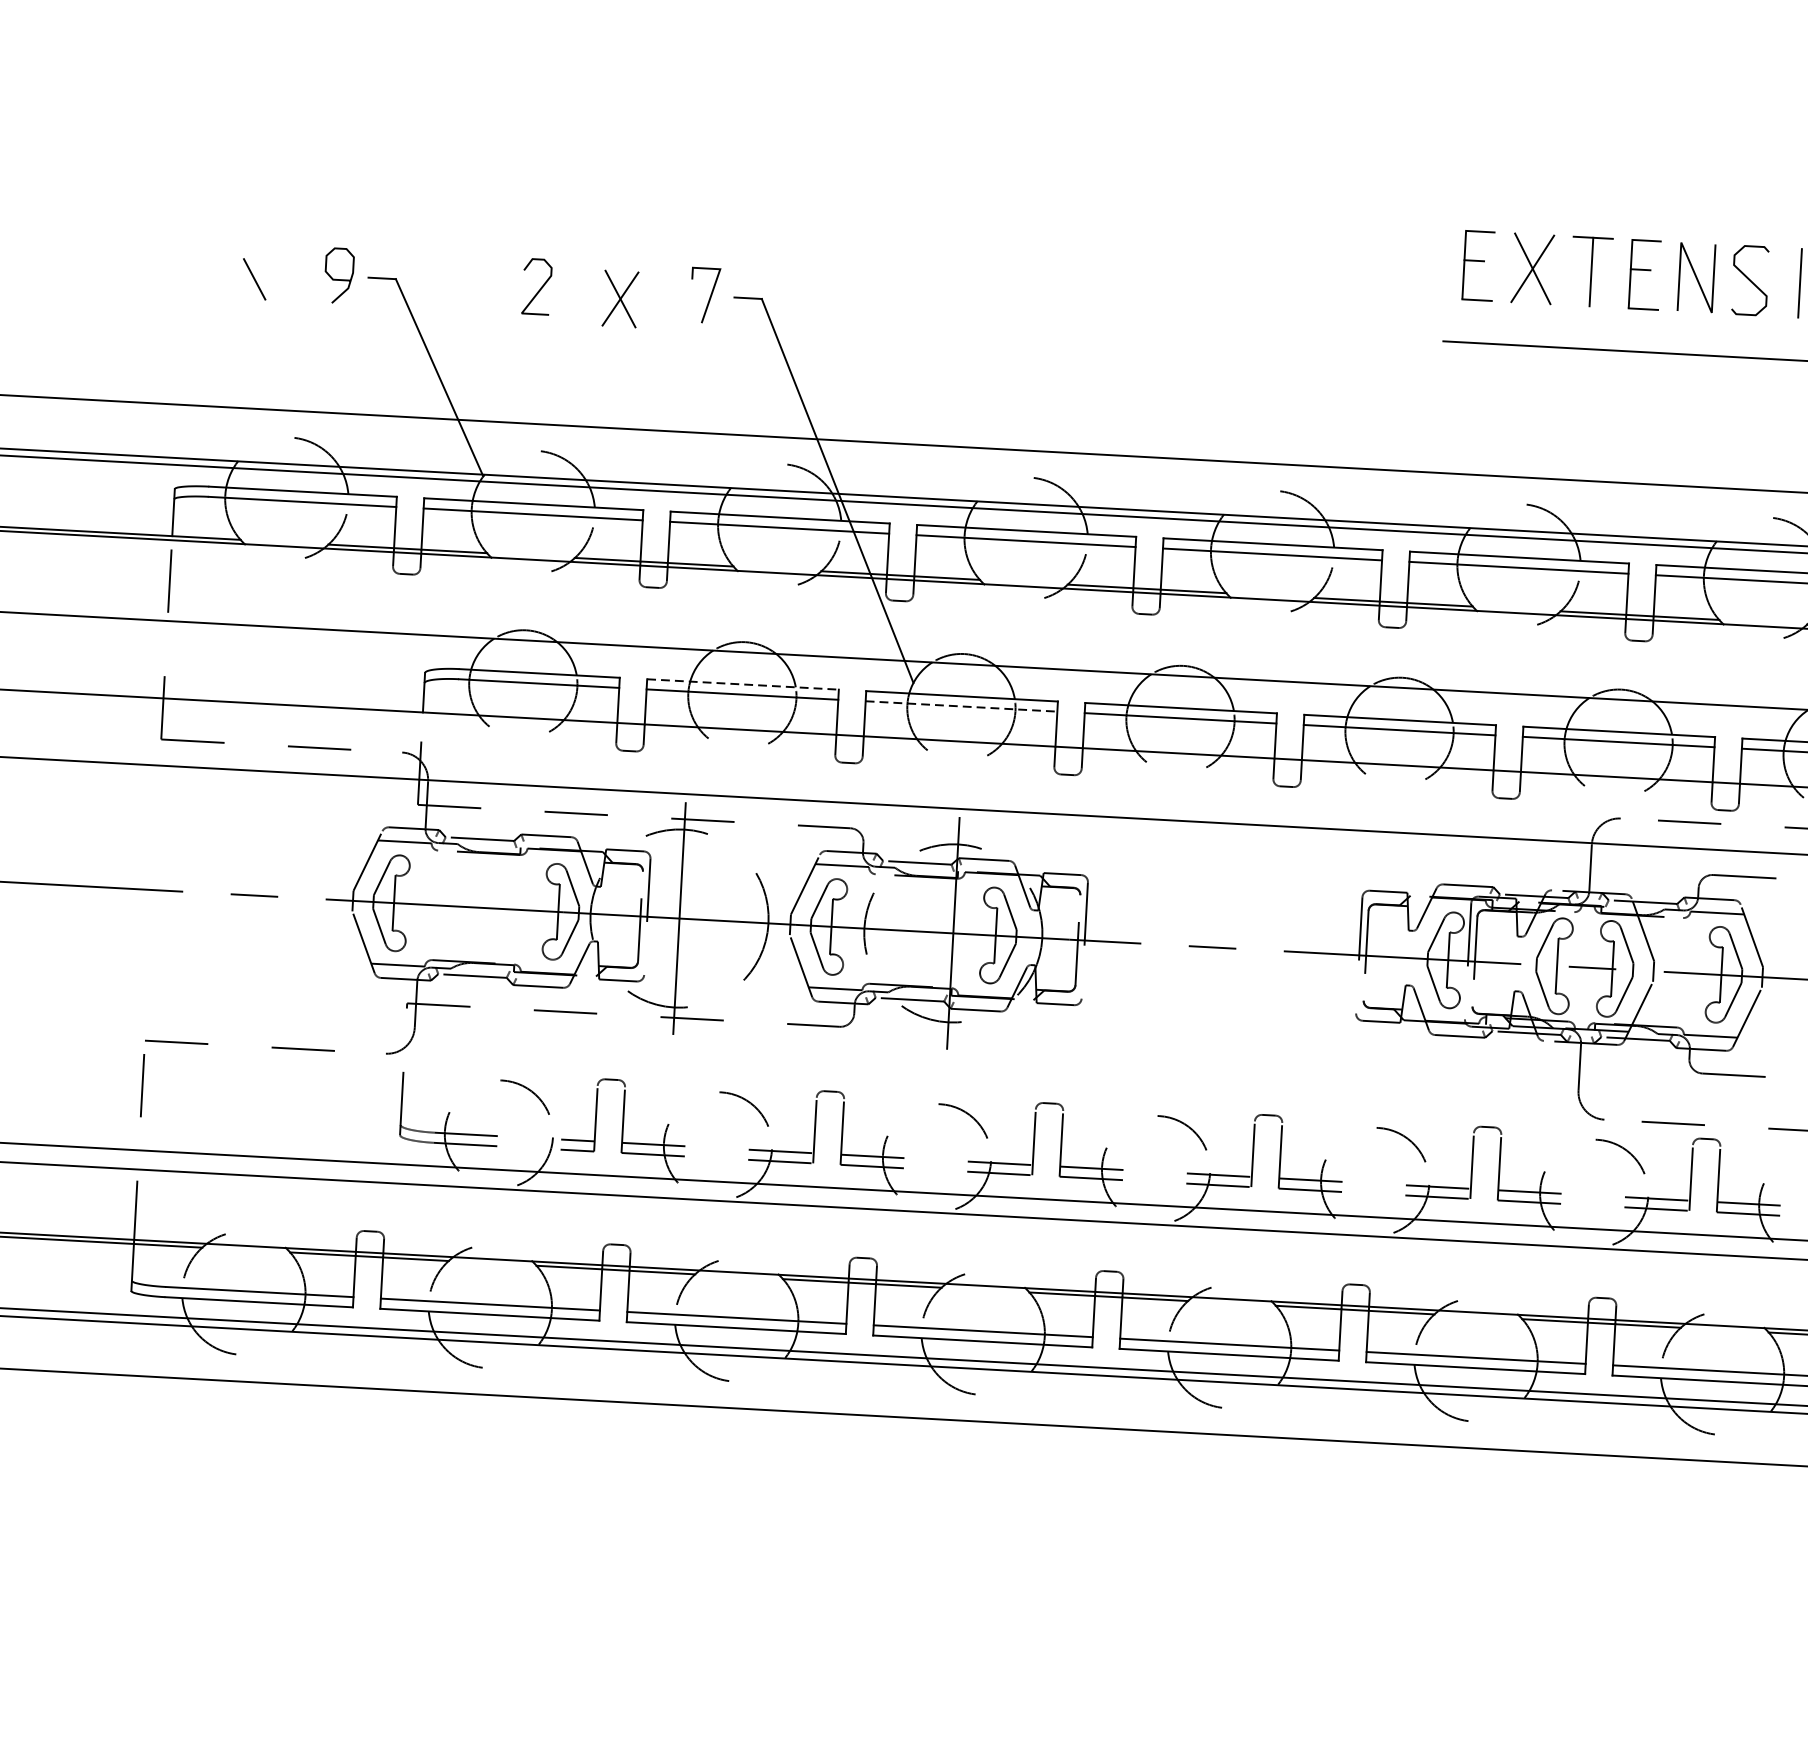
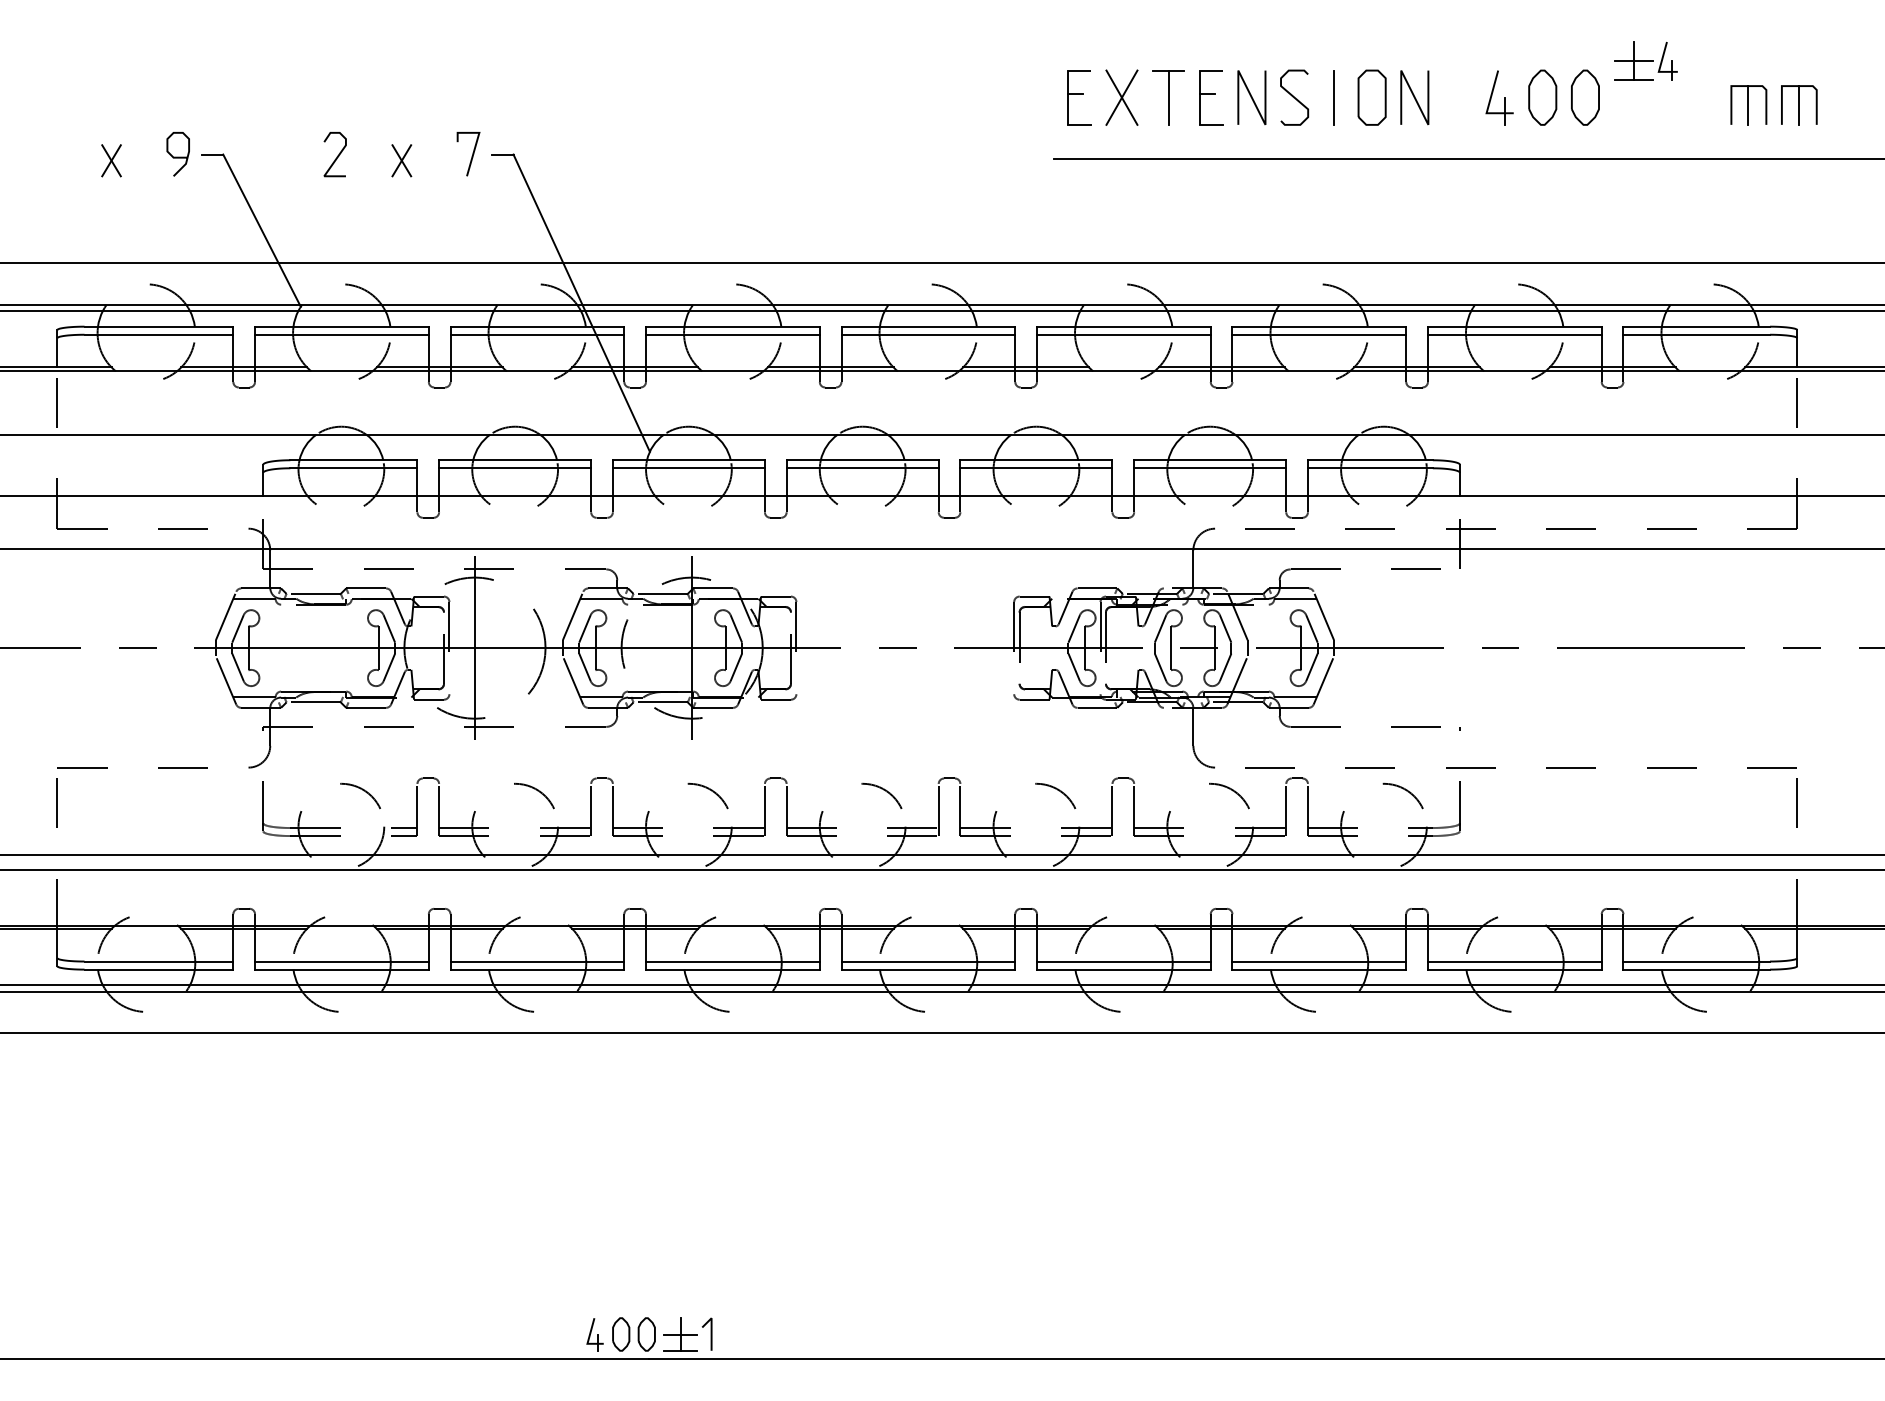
line: (254, 279) -> (111, 160), added
part: (620, 298) -> (401, 160), size x0.71
line: (743, 684) -> (515, 460), dashed -> solid
line: (962, 706) -> (689, 468), dashed -> solid

